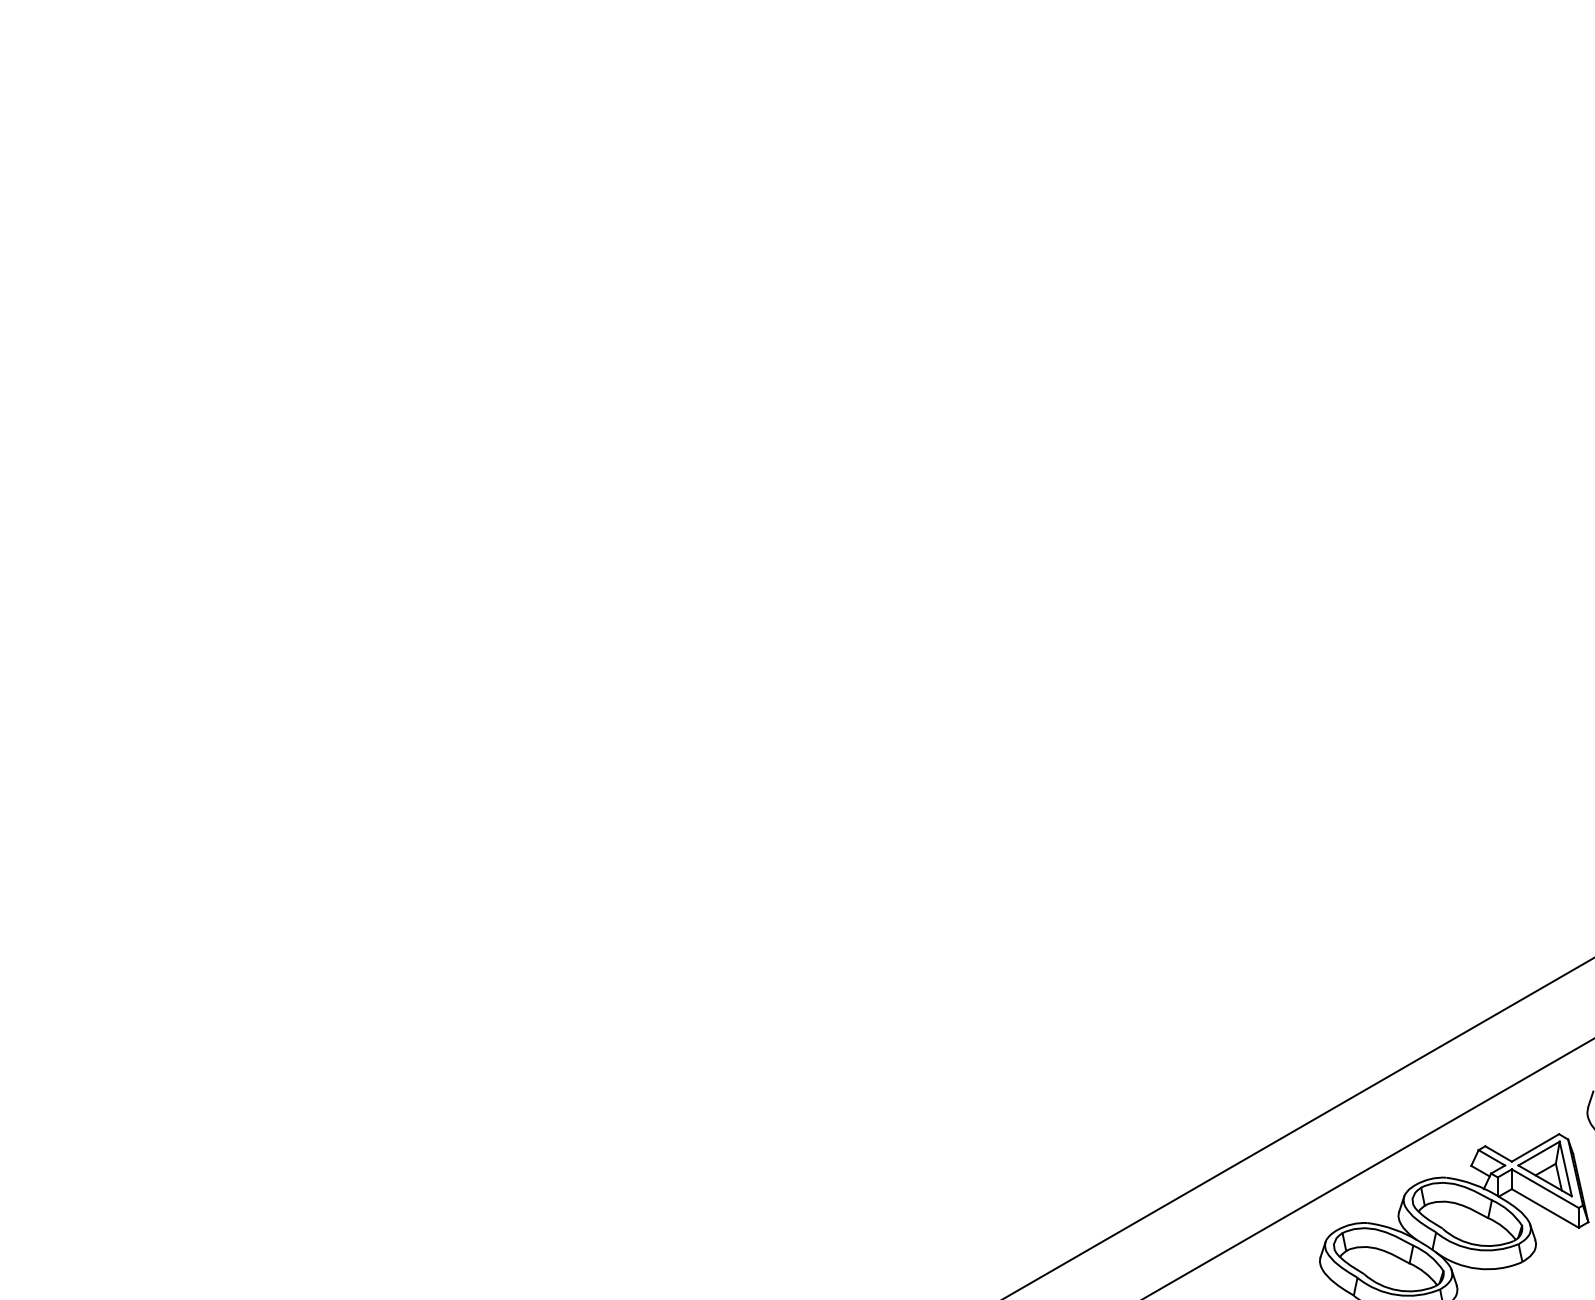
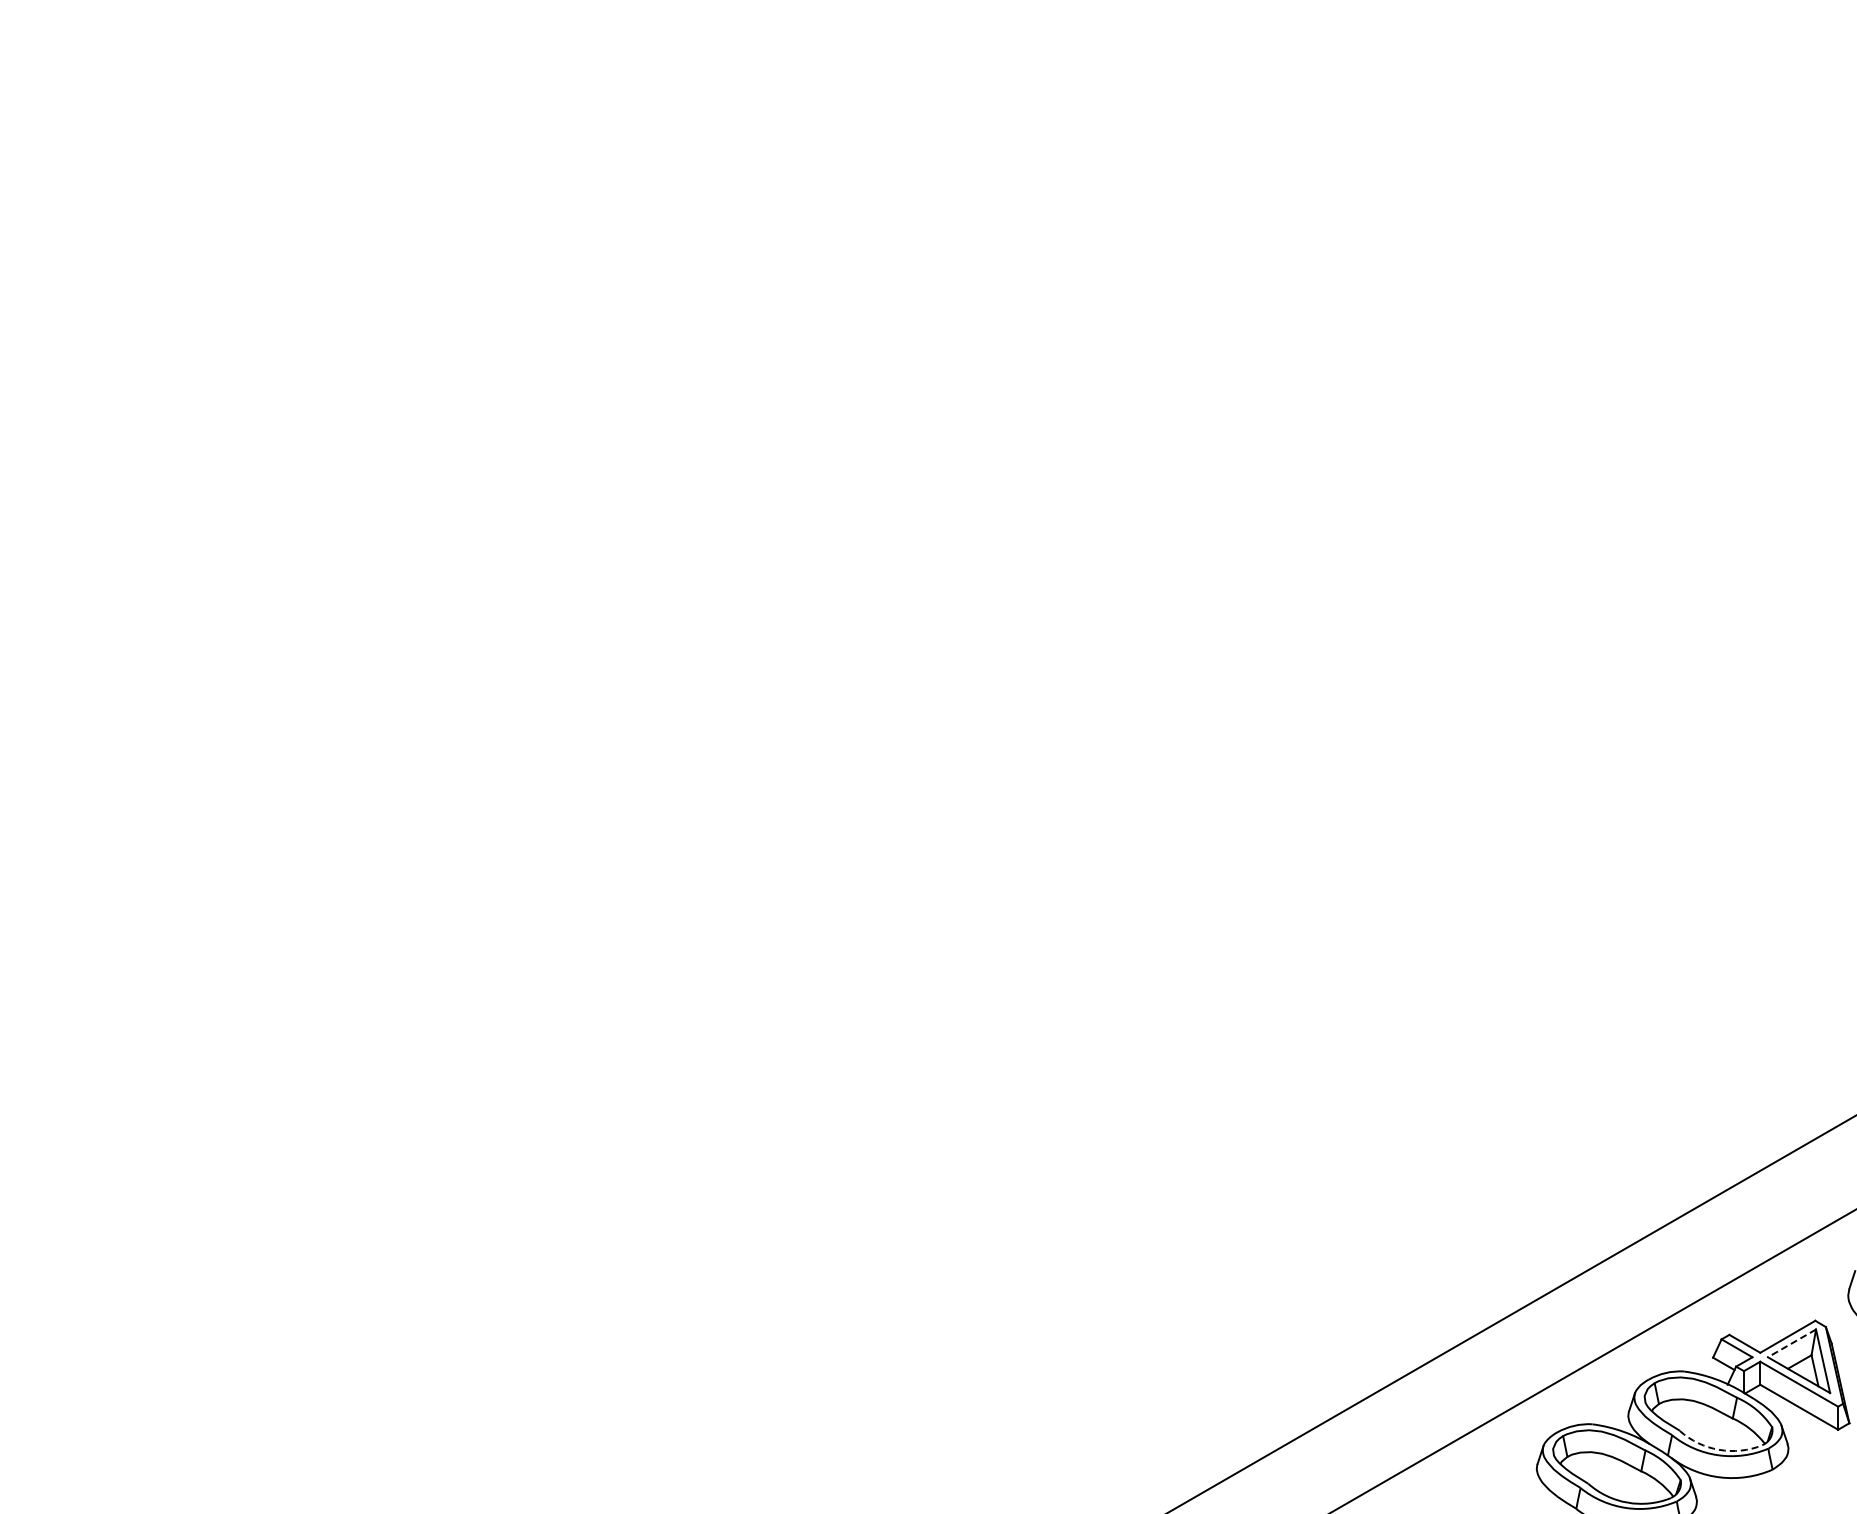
line: (1538, 1153) -> (1791, 1343), solid -> dashed
arc: (1476, 1244) -> (1719, 1449), solid -> dashed

